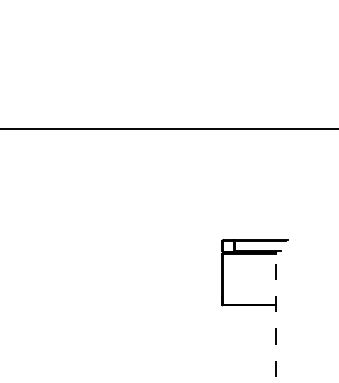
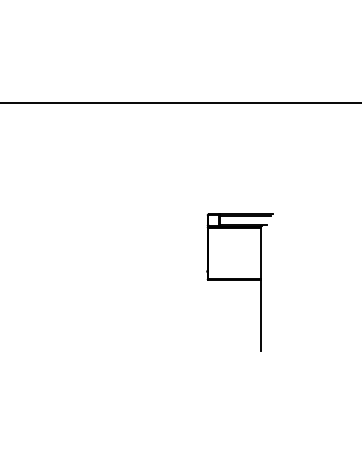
line: (276, 314) -> (261, 288), dashed -> solid

